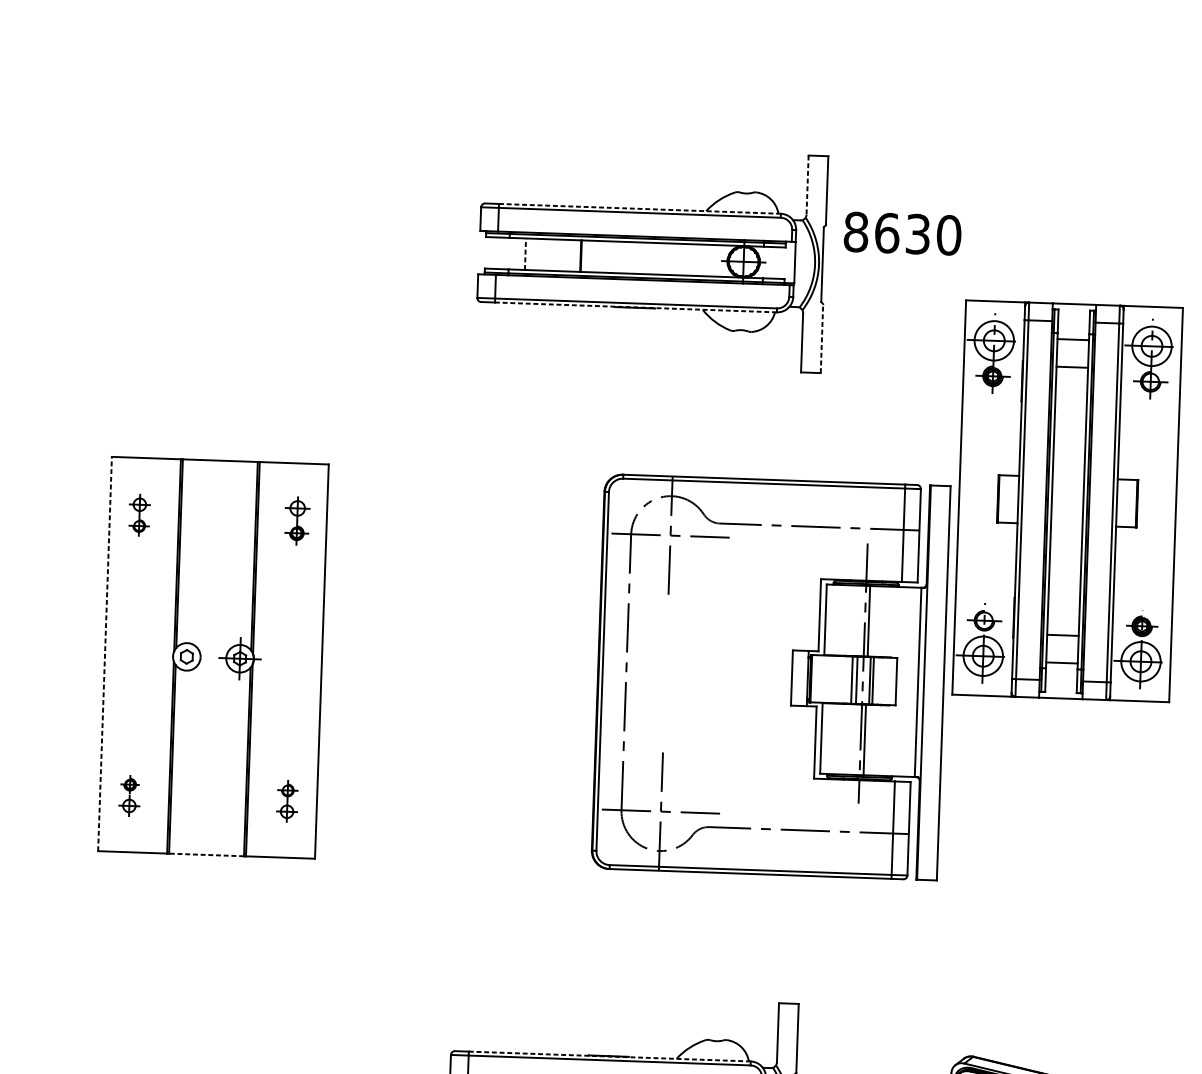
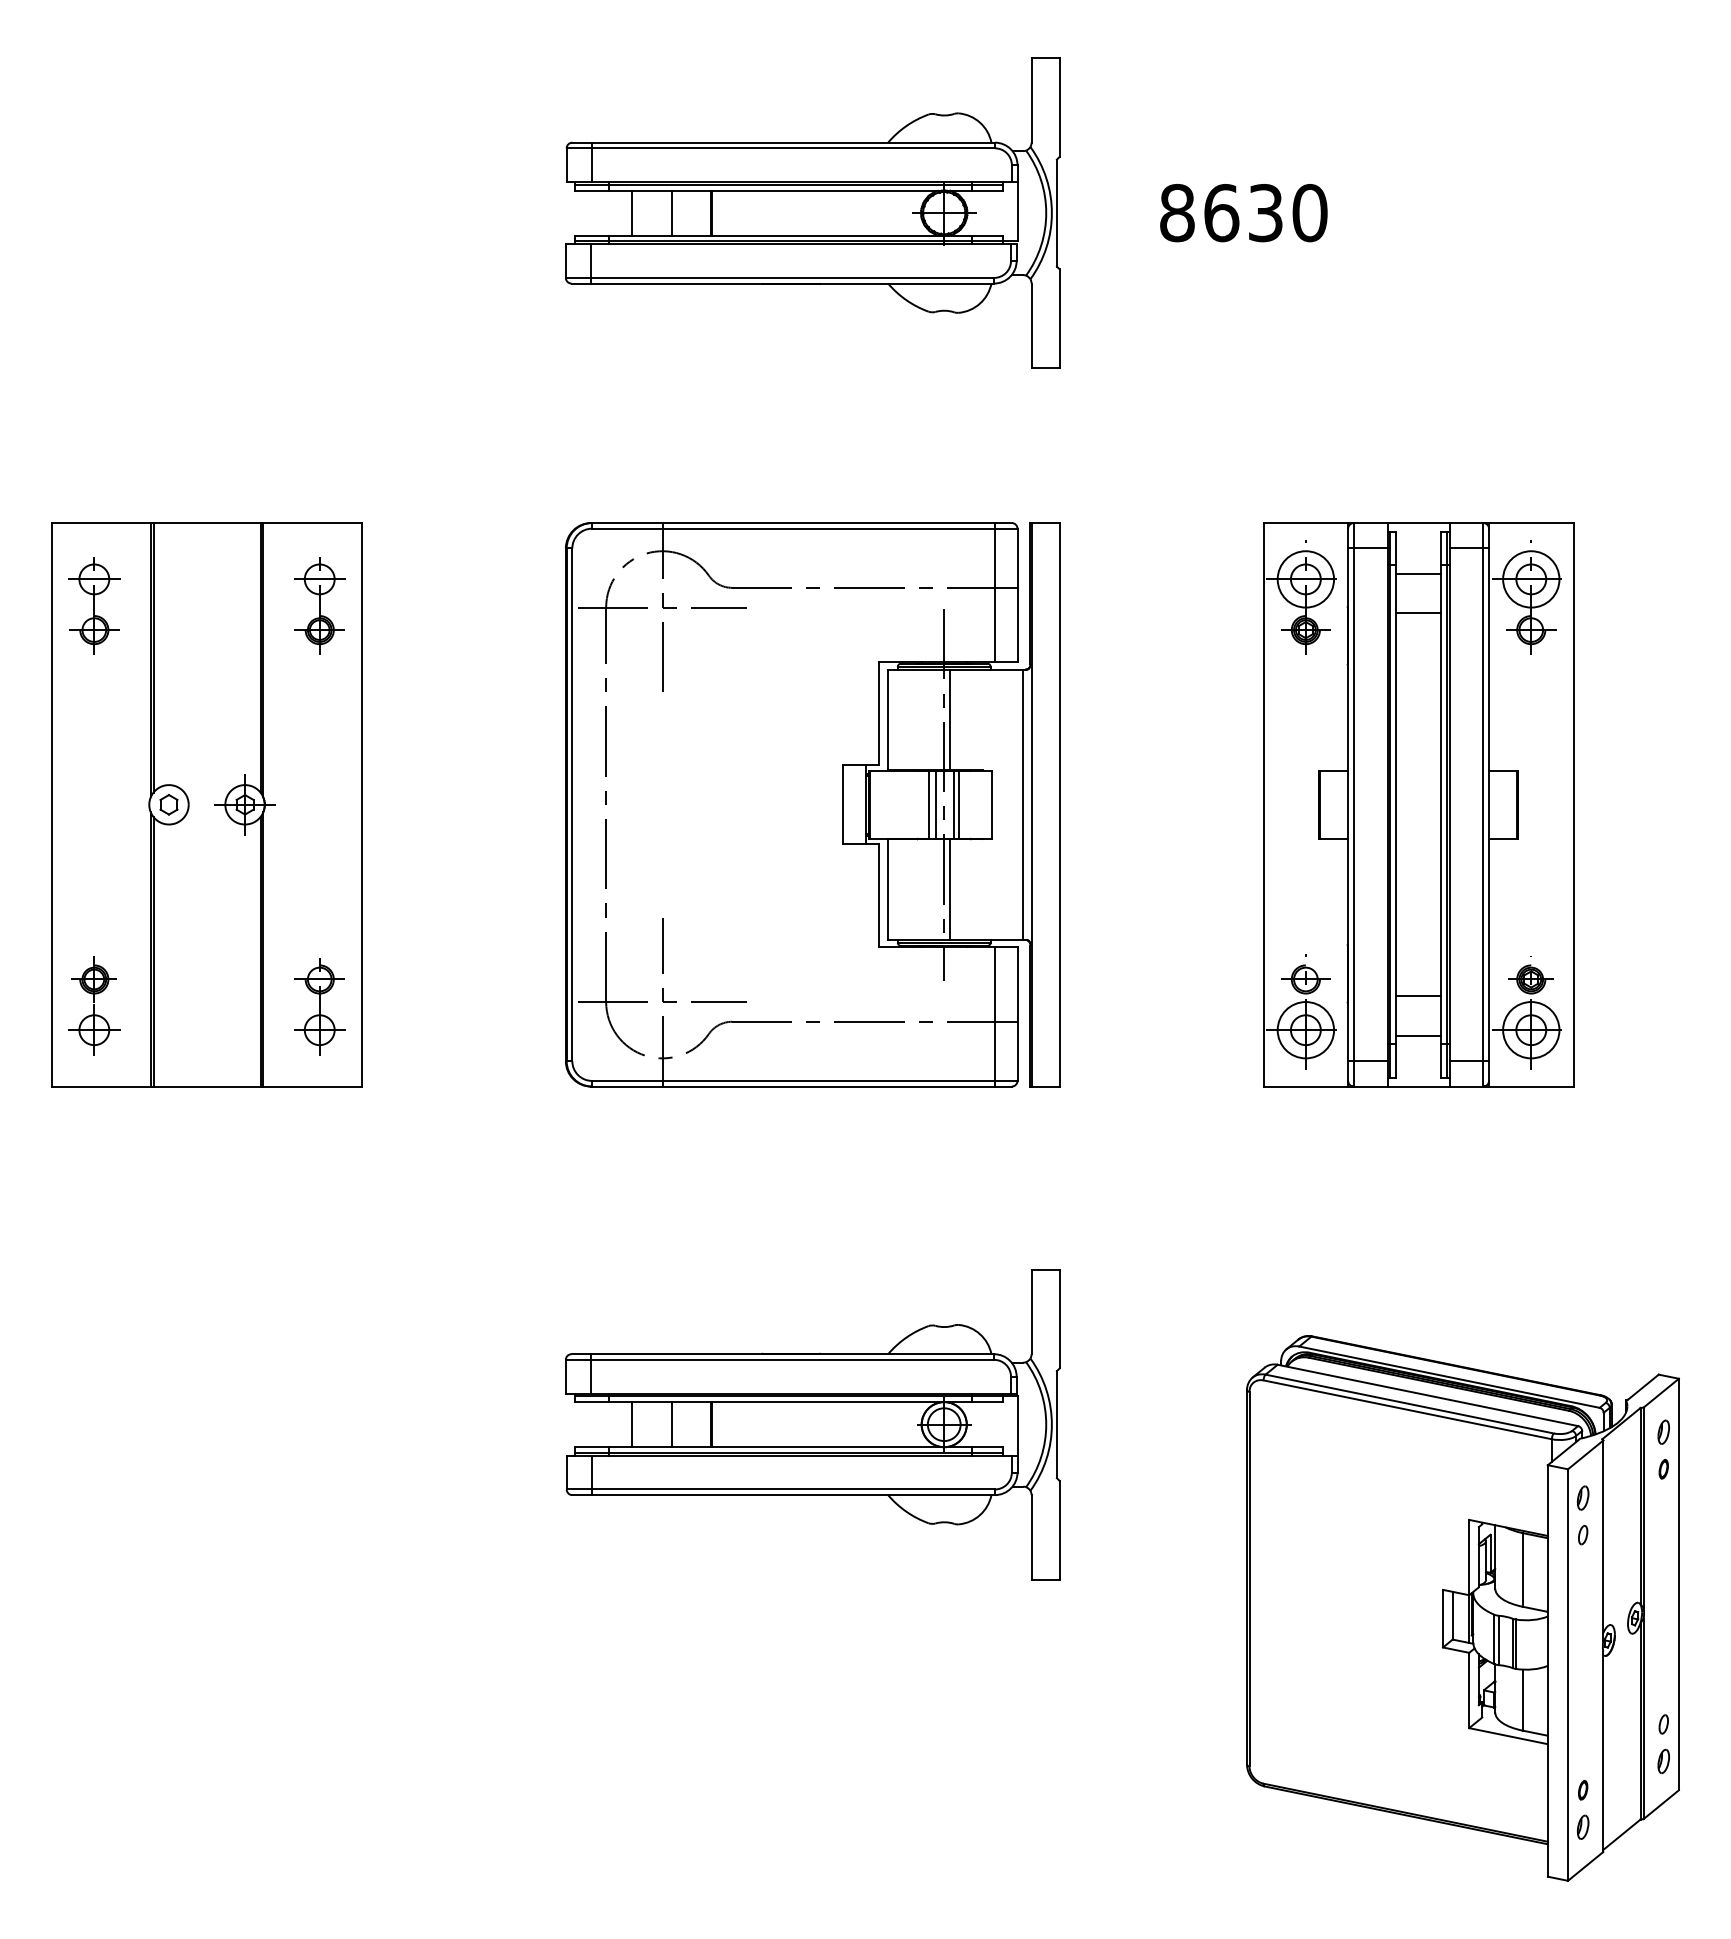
line: (807, 185) -> (1031, 100), dashed -> solid
line: (640, 208) -> (794, 142), dashed -> solid
text: (902, 234) -> (1243, 213), moved
line: (525, 254) -> (632, 213), dashed -> solid
line: (552, 254) -> (671, 212), added
line: (635, 307) -> (792, 283), dashed -> solid
line: (821, 338) -> (1059, 318), dashed -> solid
part: (1067, 501) -> (1418, 804), moved
part: (139, 515) -> (94, 605), size x1.67
part: (297, 521) -> (319, 605), size x1.43
line: (105, 653) -> (52, 804), dashed -> solid
part: (770, 677) -> (812, 804), moved
part: (129, 795) -> (94, 1005), size x1.67
part: (287, 801) -> (319, 1006), size x1.67
line: (206, 854) -> (207, 1086), dashed -> solid
line: (610, 1056) -> (793, 1354), dashed -> solid

